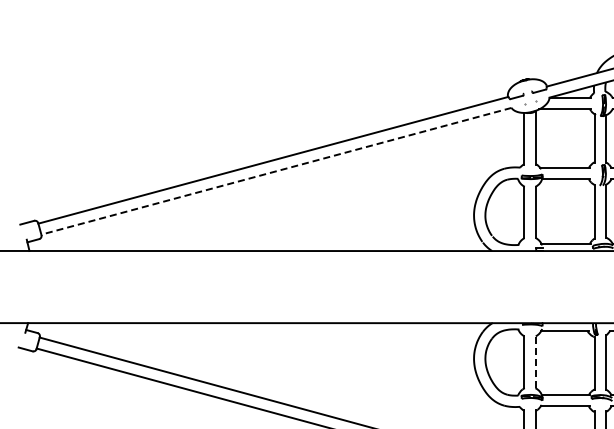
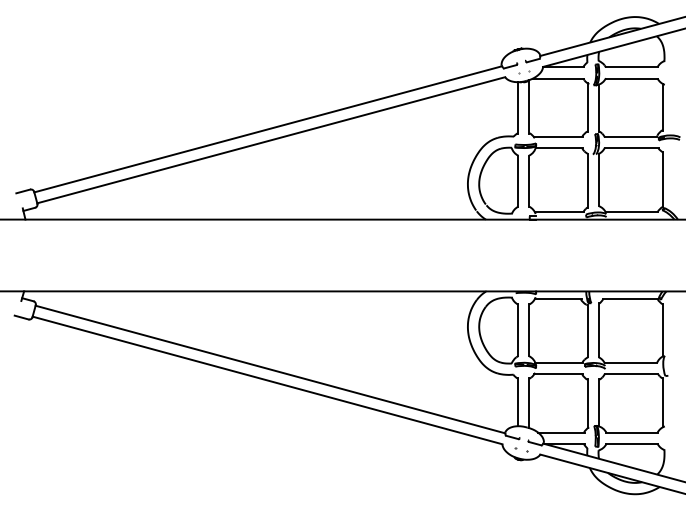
line: (275, 171) -> (270, 140), dashed -> solid
line: (535, 362) -> (529, 330), dashed -> solid

